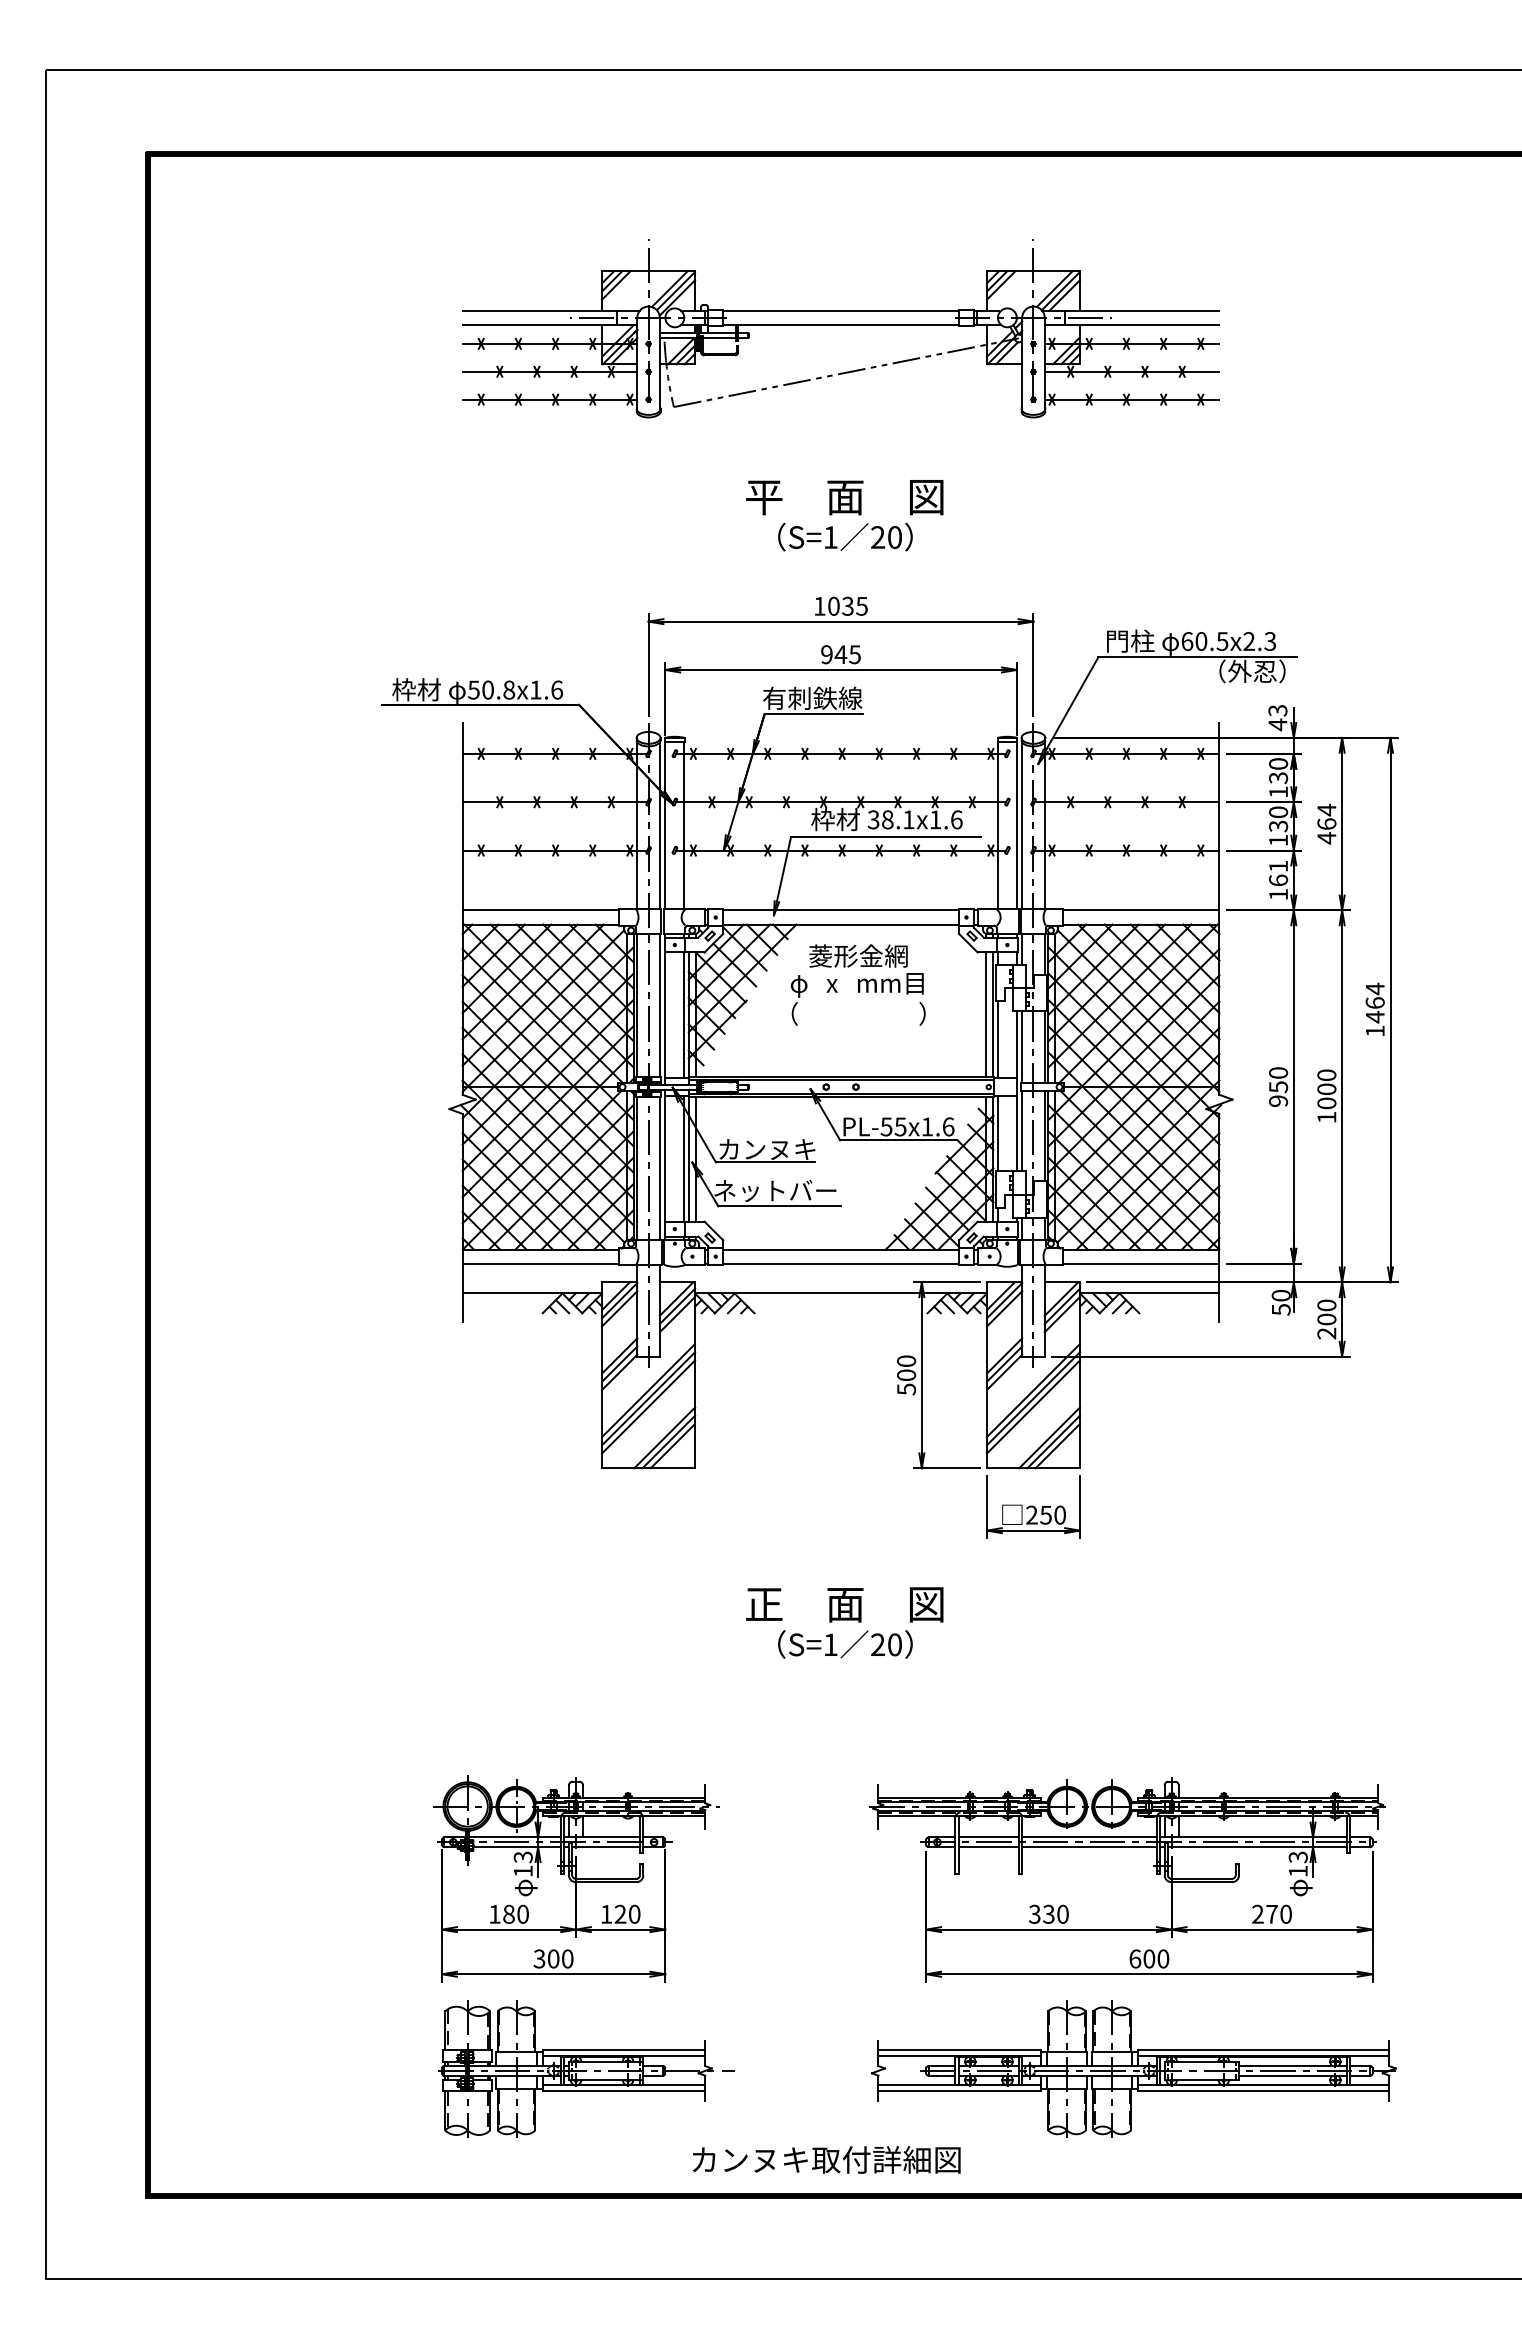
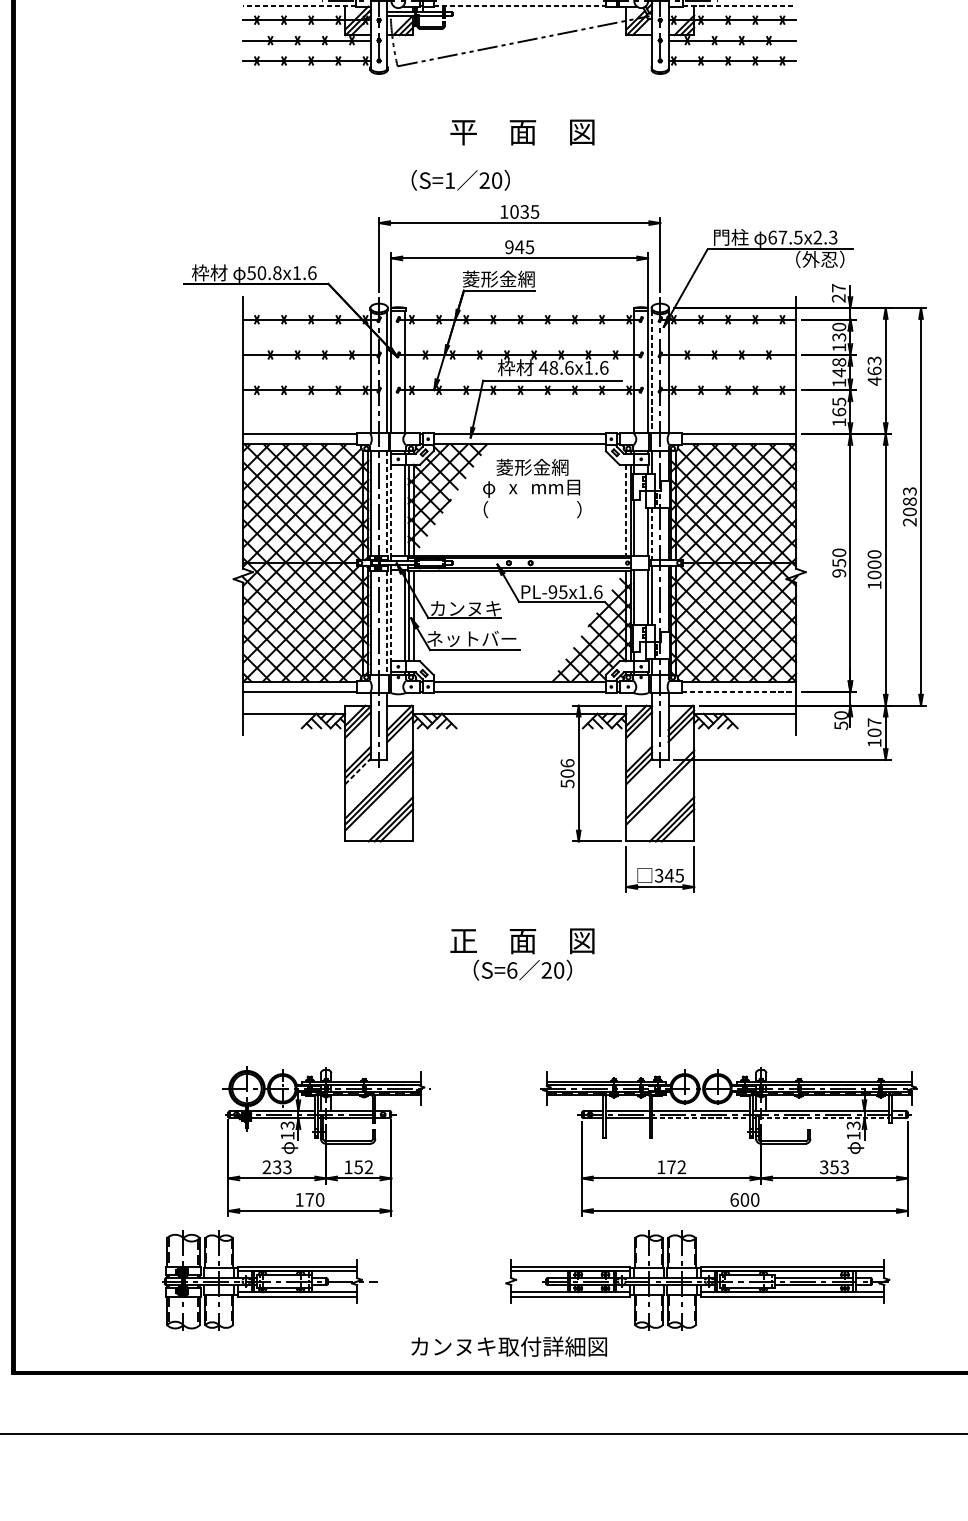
line: (539, 324) -> (299, 6), solid -> dashed
line: (841, 324) -> (520, 6), solid -> dashed
line: (1142, 324) -> (739, 6), solid -> dashed
text: (845, 536) -> (460, 179), moved
text: (1201, 641) -> (783, 237), 60.5x2.3 -> 67.5x2.3
text: (812, 697) -> (498, 278), 有刺鉄線 -> 菱形金網
text: (1277, 717) -> (838, 293), 43 -> 27
text: (1326, 809) -> (874, 360), 464 -> 463
text: (890, 819) -> (555, 367), 38.1x1.6 -> 48.6x1.6
text: (1278, 819) -> (839, 367), 130 -> 148
line: (1022, 825) -> (652, 372), solid -> dashed
text: (1278, 866) -> (839, 401), 161 -> 165
line: (659, 1005) -> (387, 503), solid -> dashed
text: (1374, 1009) -> (909, 506), 1464 -> 2083
line: (665, 1015) -> (391, 510), solid -> dashed
line: (986, 1015) -> (625, 510), solid -> dashed
line: (1022, 1047) -> (652, 534), solid -> dashed
text: (886, 1126) -> (552, 591), PL-55x1.6 -> PL-95x1.6
line: (665, 1159) -> (391, 615), solid -> dashed
line: (659, 1169) -> (387, 623), solid -> dashed
line: (1141, 1263) -> (739, 691), solid -> dashed
text: (1326, 1319) -> (874, 732), 200 -> 107
text: (906, 1360) -> (567, 762), 500 -> 506
line: (619, 1372) -> (357, 771), solid -> dashed
line: (1032, 1406) -> (659, 796), removed
text: (1045, 1514) -> (669, 875), 250 -> 345
text: (830, 1644) -> (512, 970), S=1 -> S=6
line: (1090, 1847) -> (701, 1118), solid -> dashed
line: (1257, 1847) -> (823, 1118), solid -> dashed
text: (508, 1913) -> (276, 1166), 180 -> 233
text: (627, 1913) -> (363, 1166), 120 -> 152
text: (1048, 1913) -> (671, 1166), 330 -> 172
text: (1271, 1913) -> (834, 1166), 270 -> 353
text: (546, 1958) -> (304, 1199), 300 -> 170
part: (586, 2068) -> (270, 1279), moved
part: (1133, 2068) -> (697, 1279), moved

